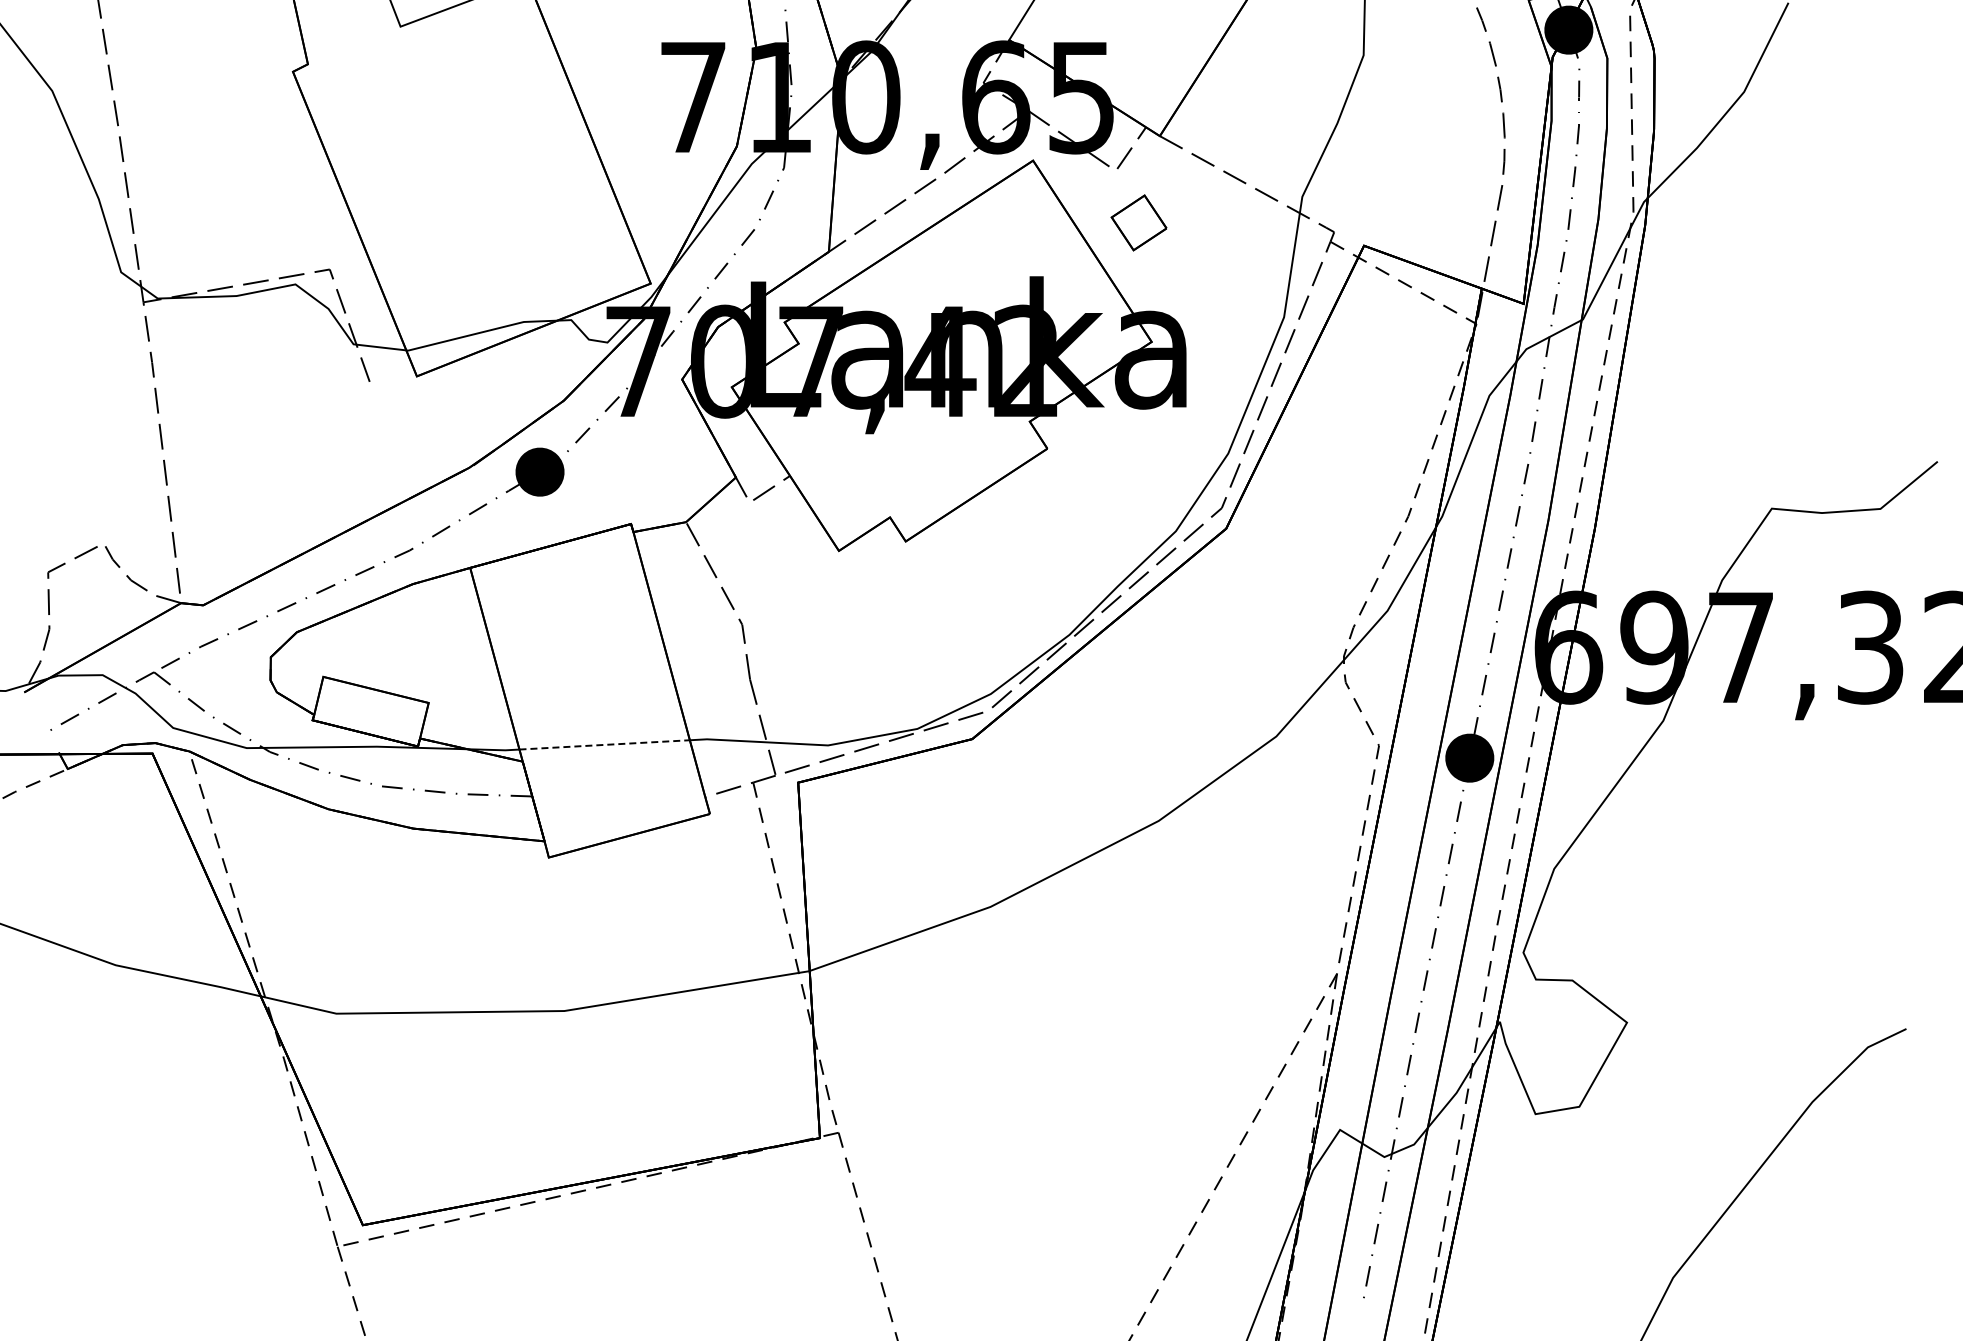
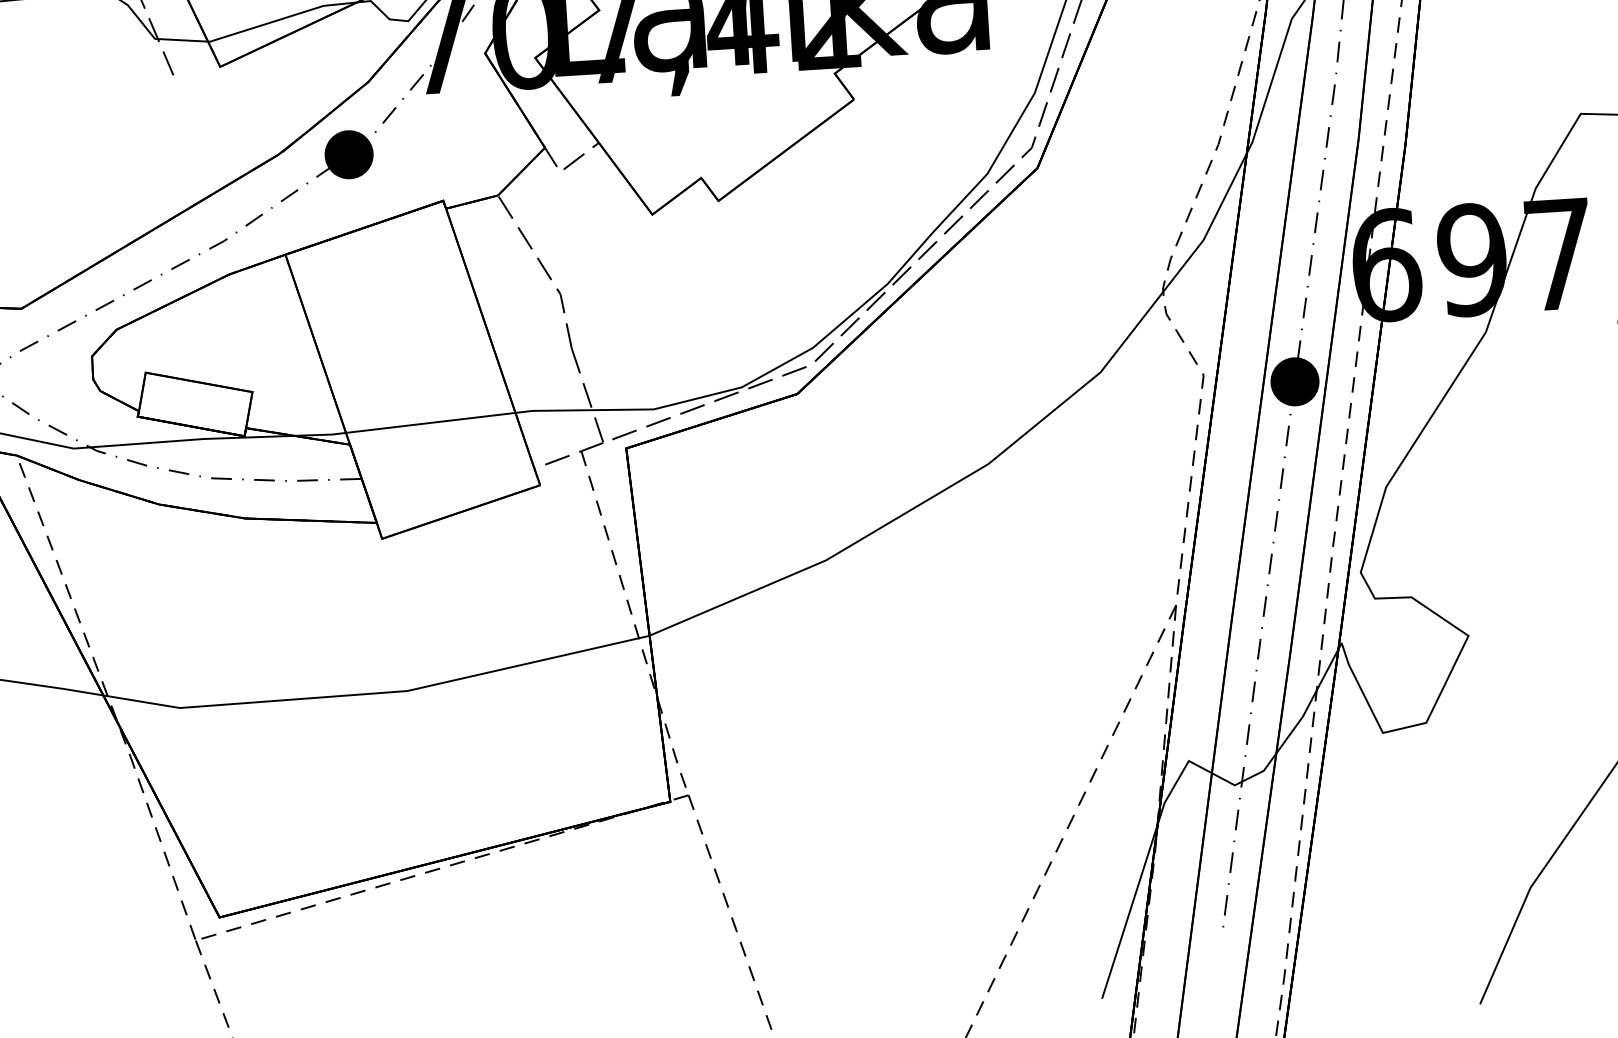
line: (605, 744) -> (431, 422), dashed -> solid

